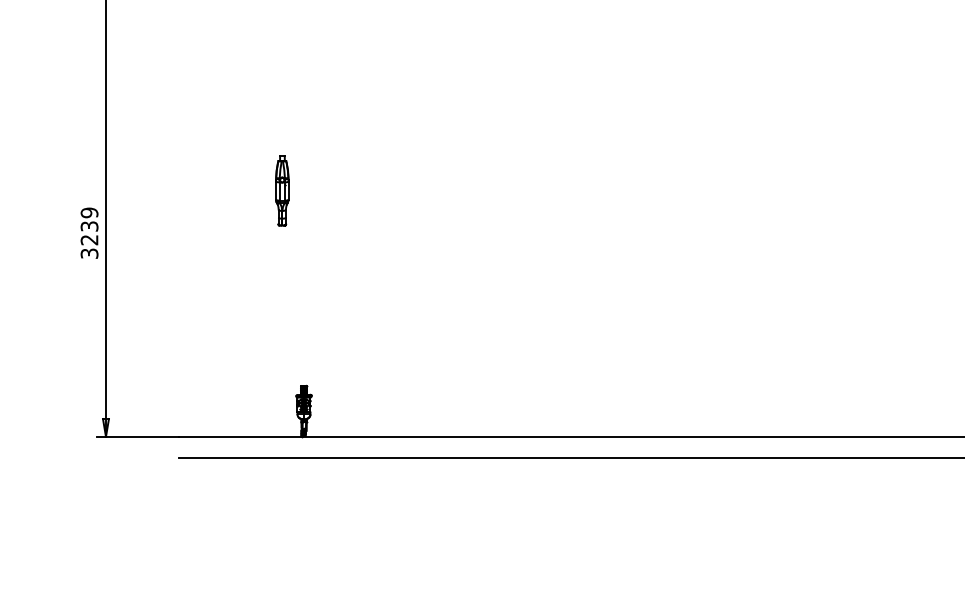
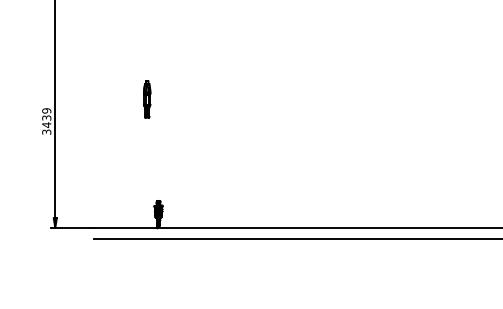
text: (89, 240) -> (46, 125), 3239 -> 3439

